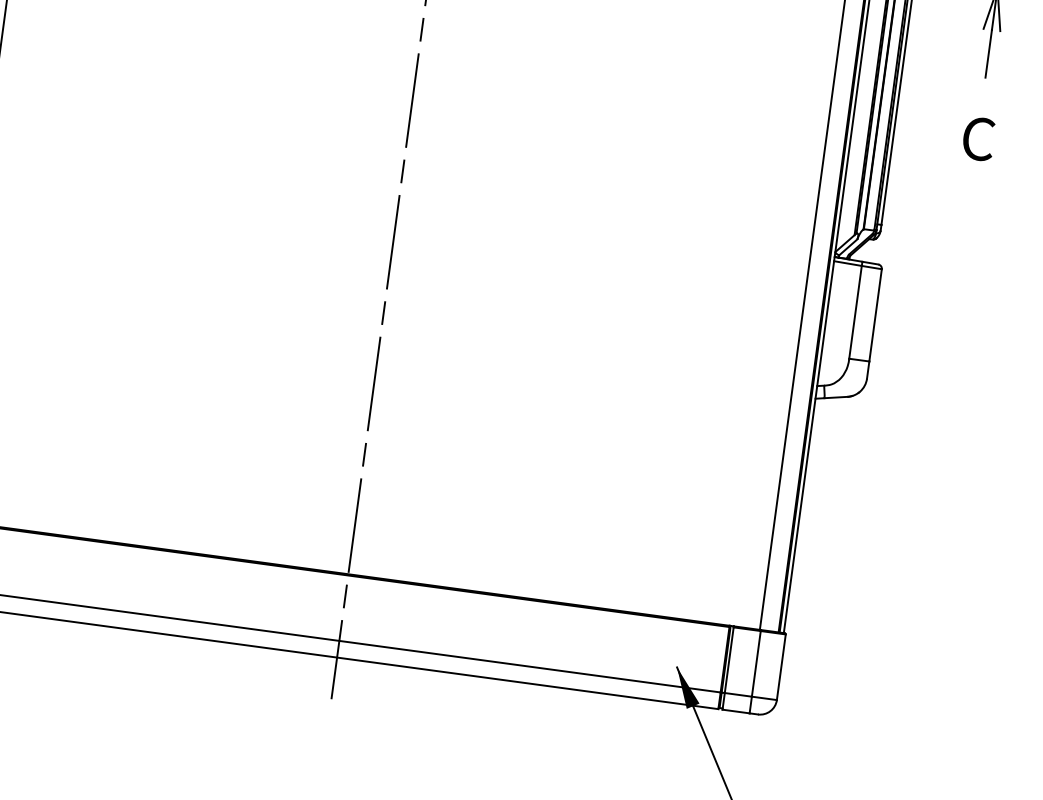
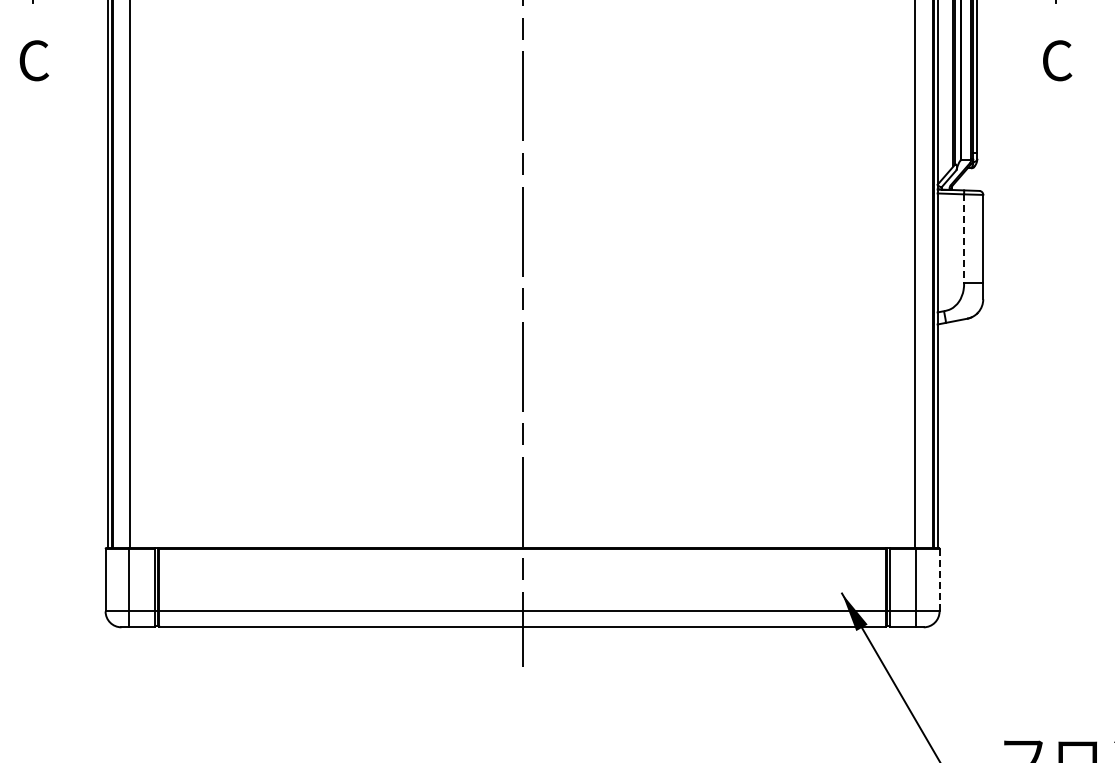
line: (855, 313) -> (964, 239), solid -> dashed
line: (781, 666) -> (939, 579), solid -> dashed

